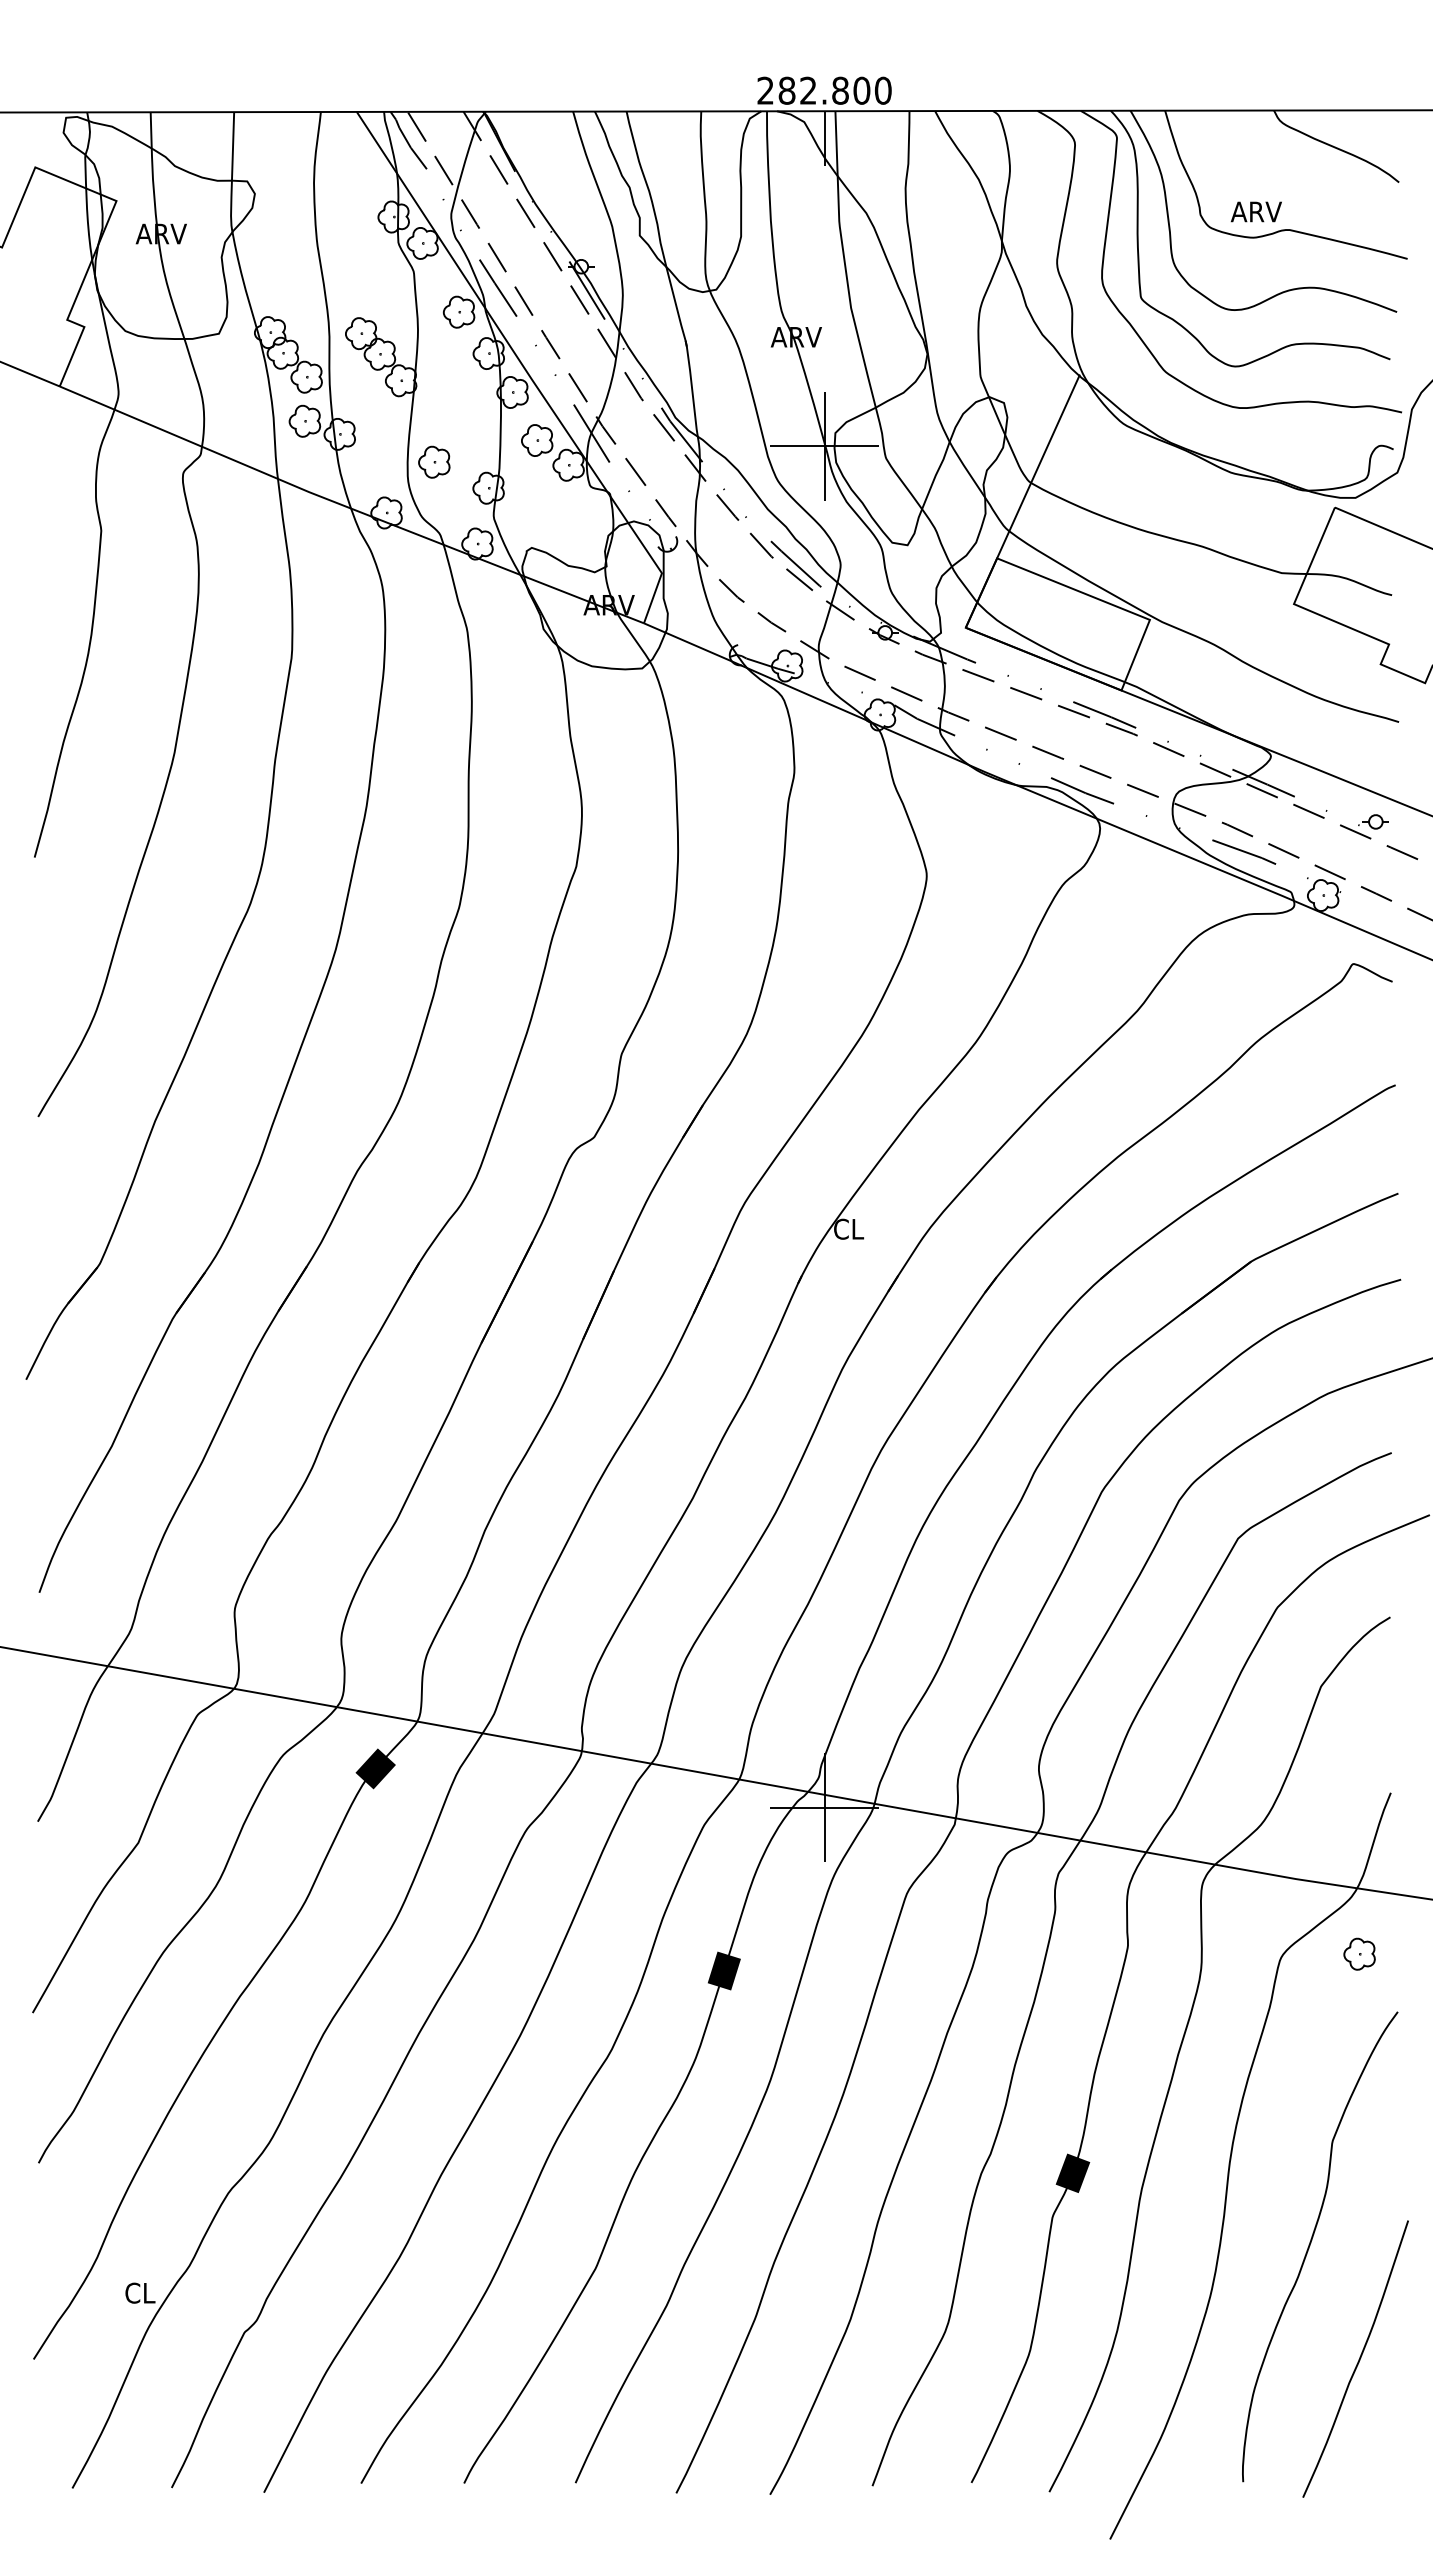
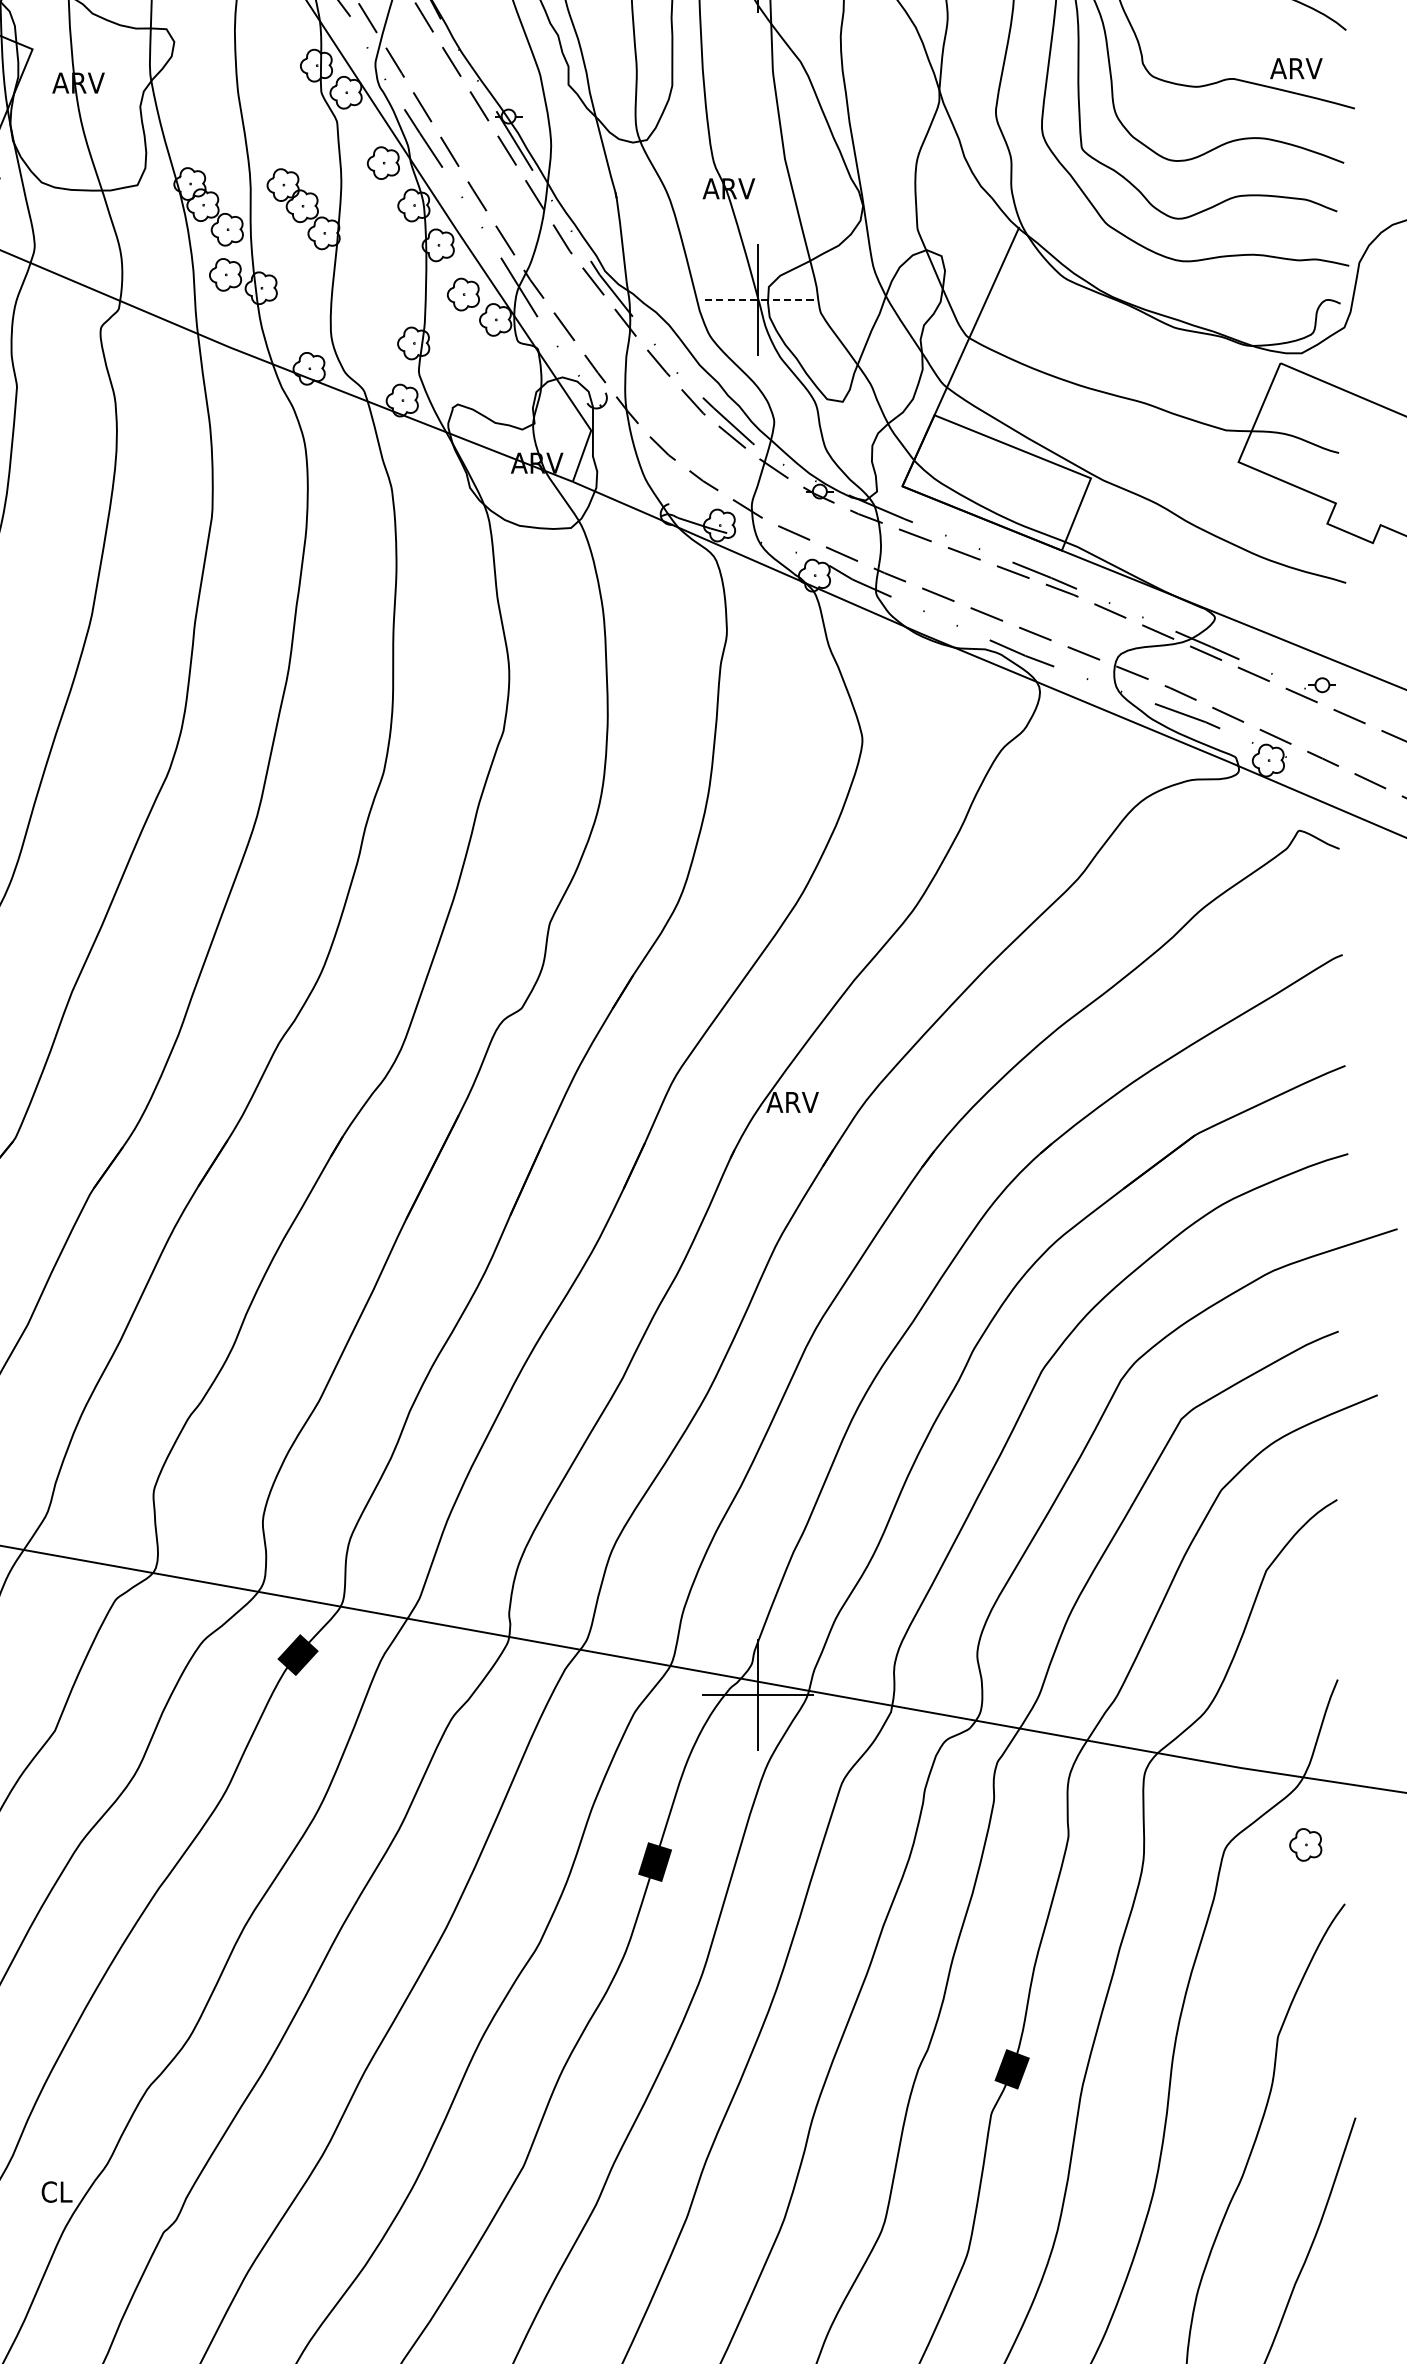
text: (1255, 211) -> (1295, 68), moved
line: (824, 446) -> (757, 300), solid -> dashed
part: (434, 461) -> (358, 316), removed
text: (858, 1228) -> (792, 1101), CL -> ARV

